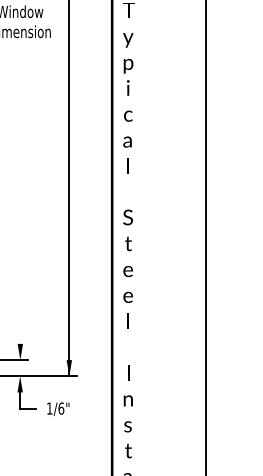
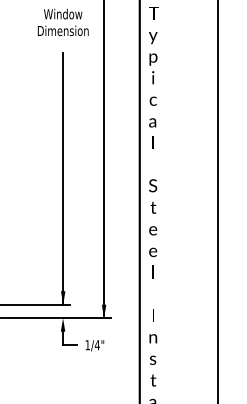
line: (20, 208) -> (63, 178), added
text: (60, 408) -> (96, 345), 1/6" -> 1/4"

